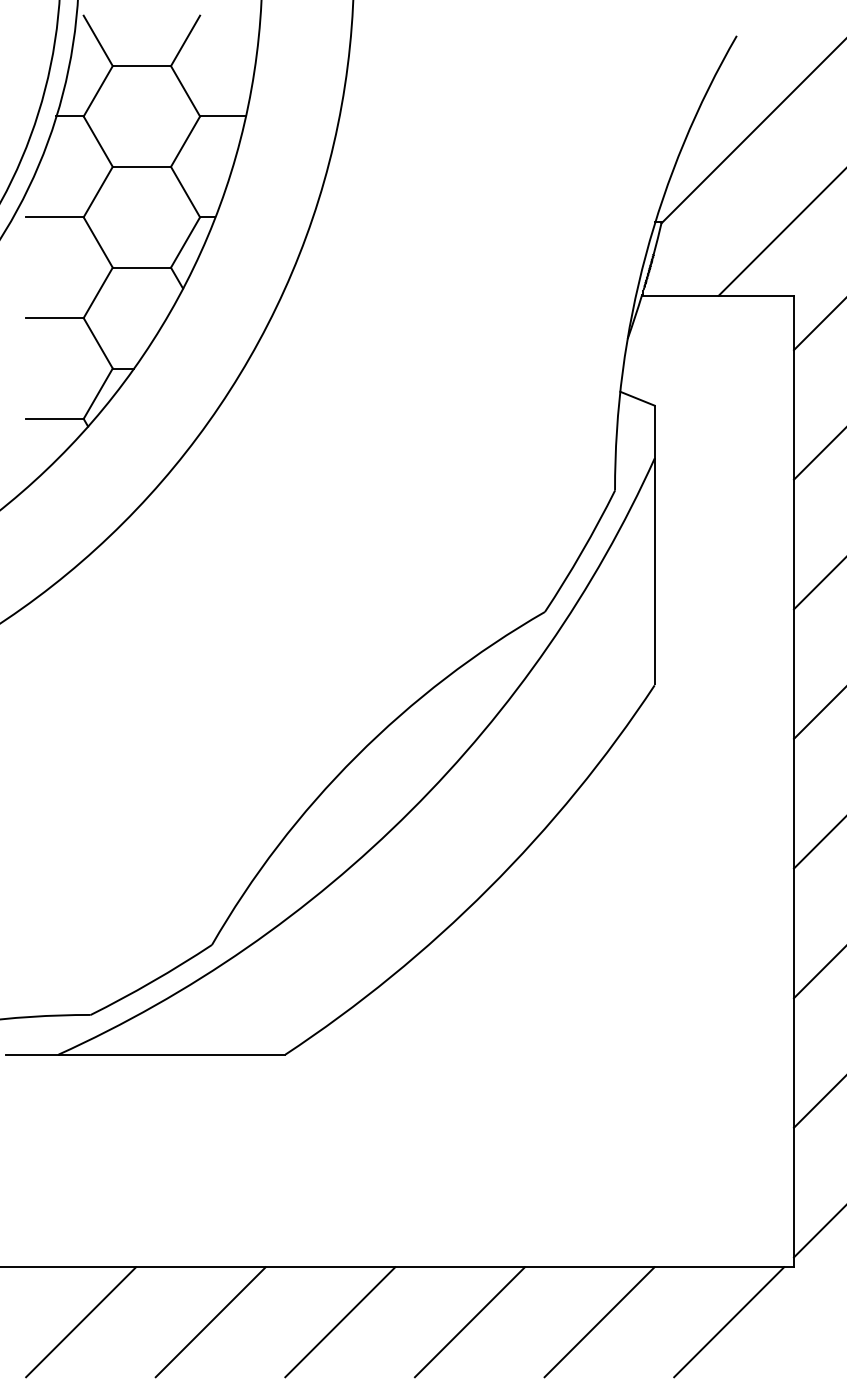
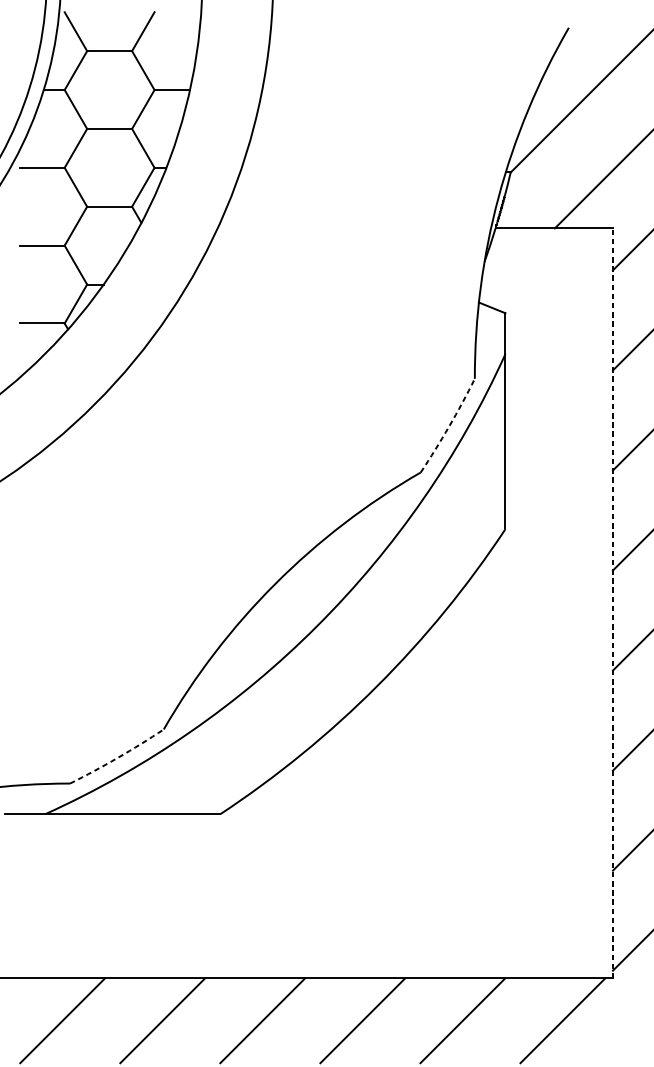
arc: (581, 552) -> (448, 426), solid -> dashed
line: (793, 781) -> (612, 603), solid -> dashed
arc: (152, 981) -> (117, 757), solid -> dashed

